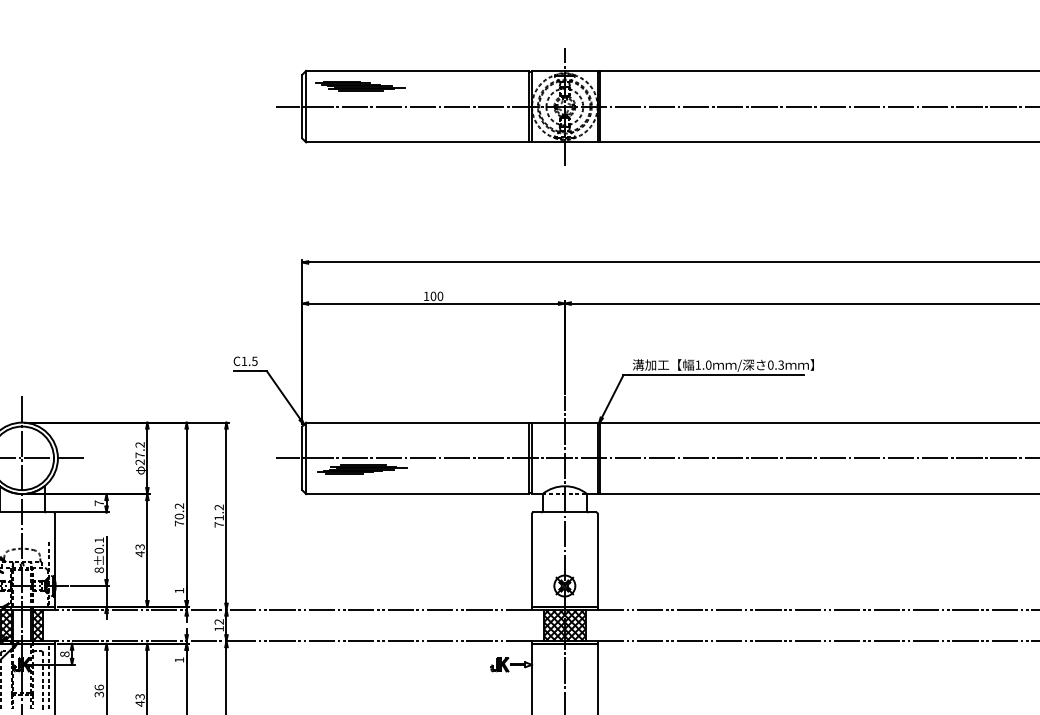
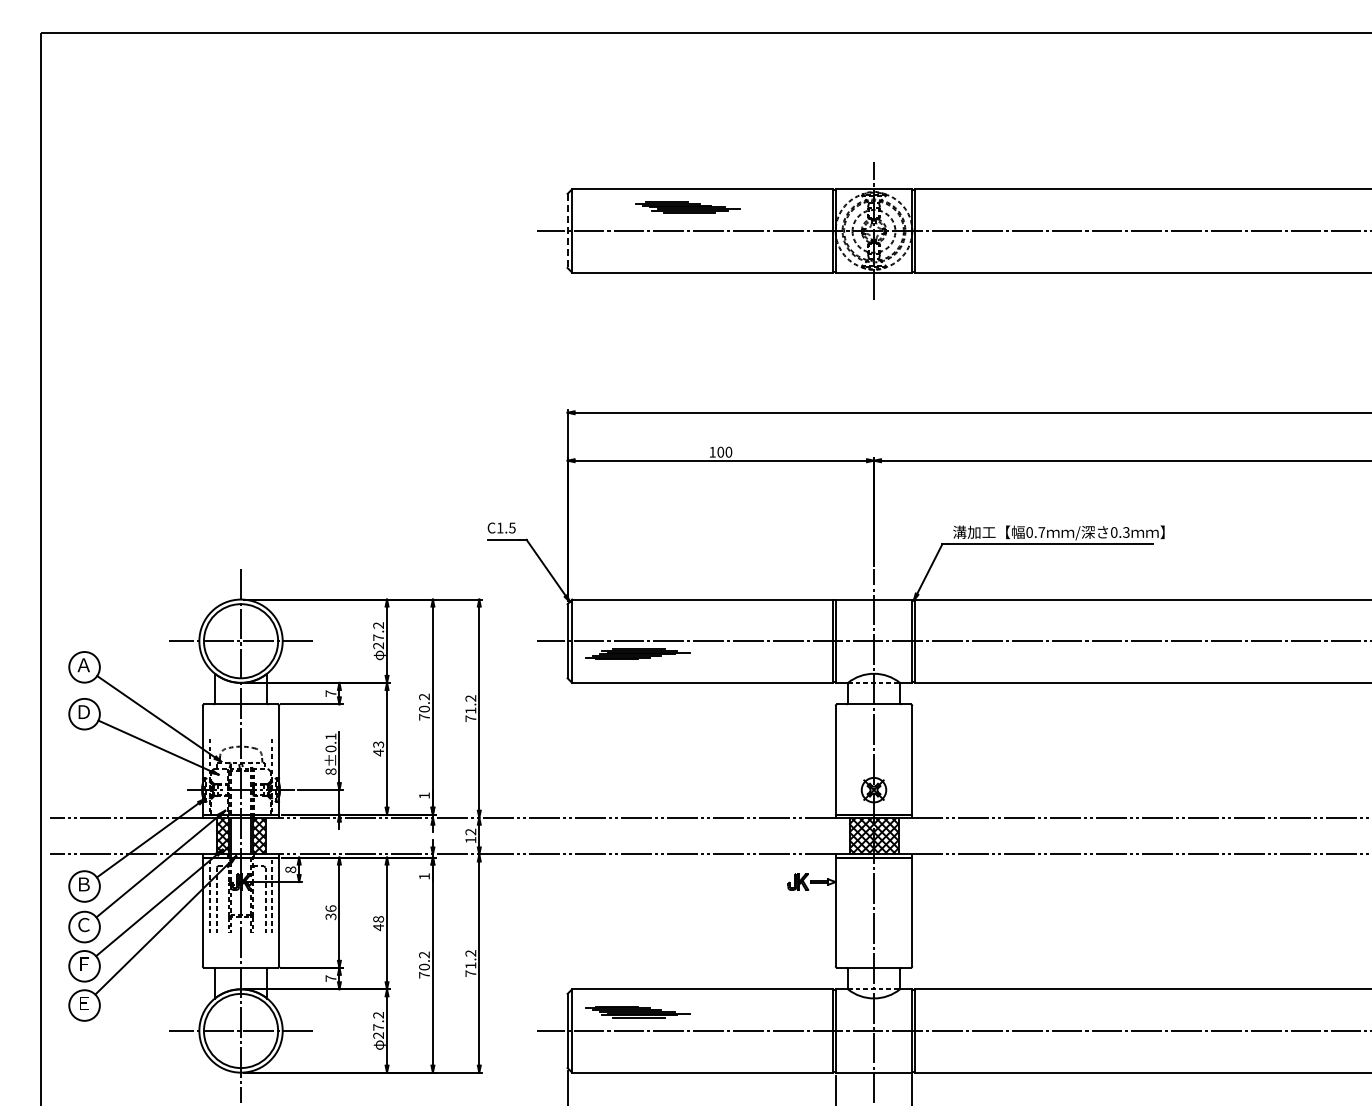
part: (359, 86) -> (687, 207), moved
line: (302, 107) -> (567, 231), solid -> dashed
text: (703, 365) -> (1035, 532), 1.0 -> 0.7
text: (140, 696) -> (378, 919), 43 -> 48

